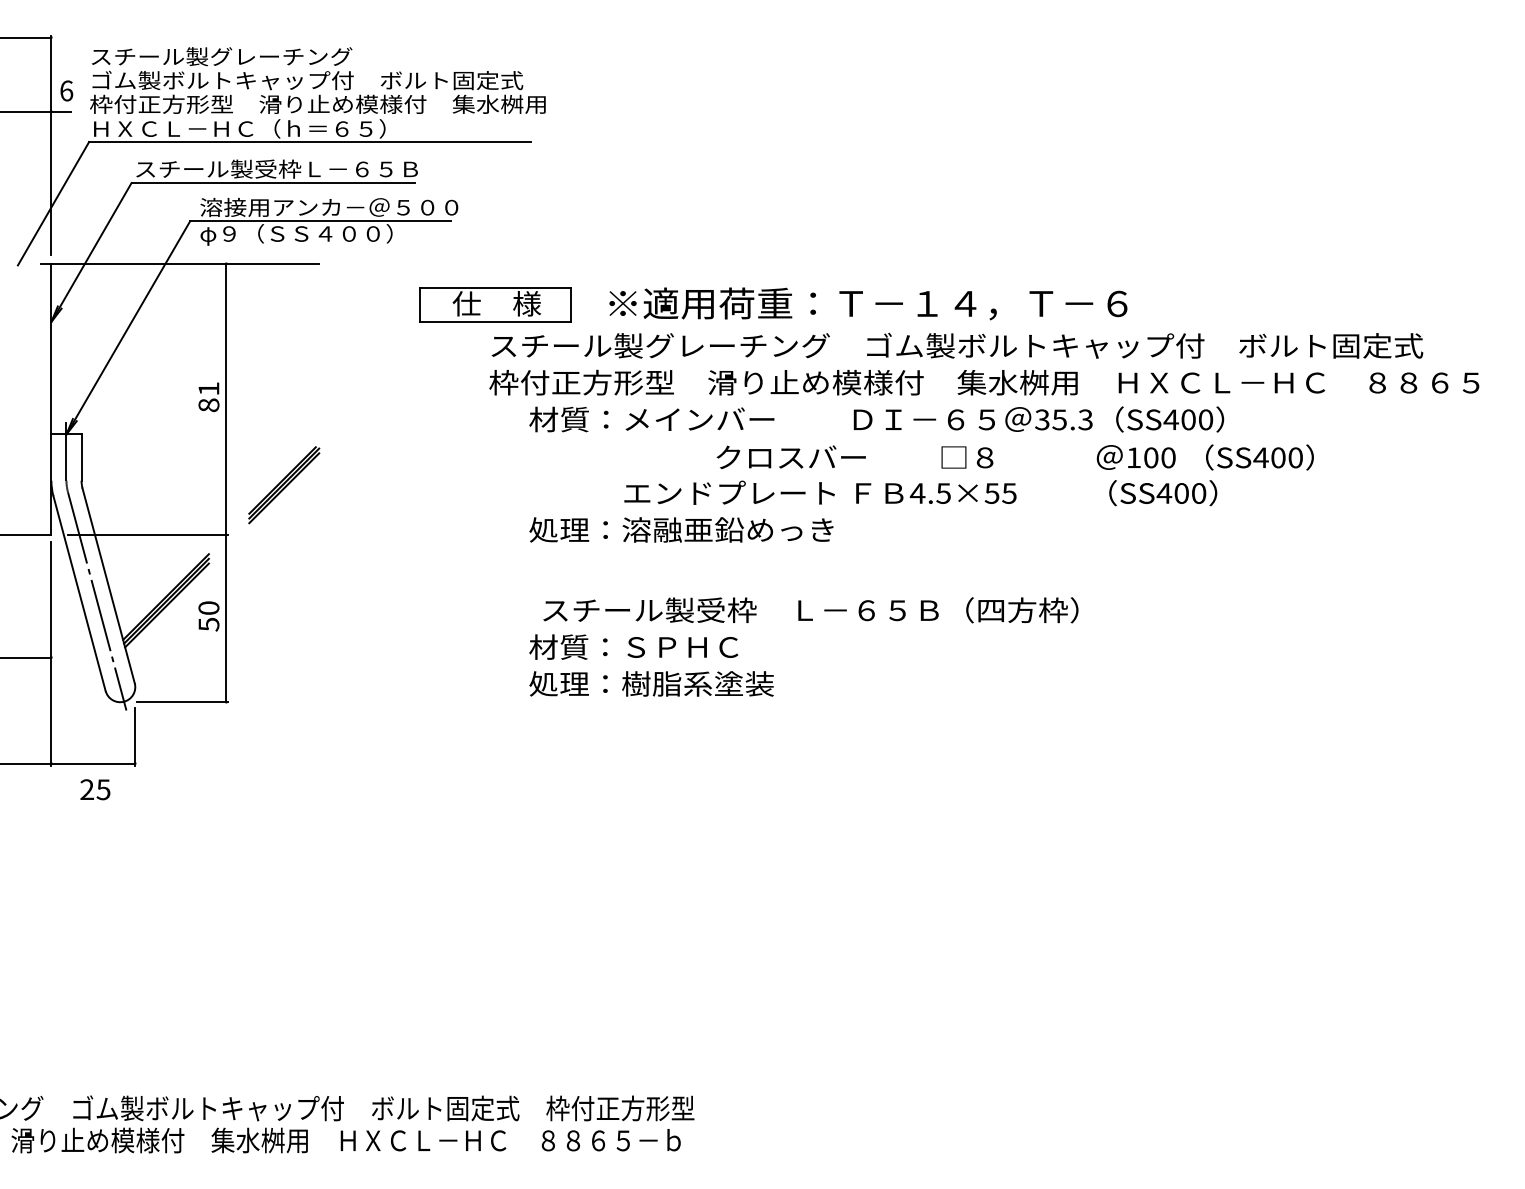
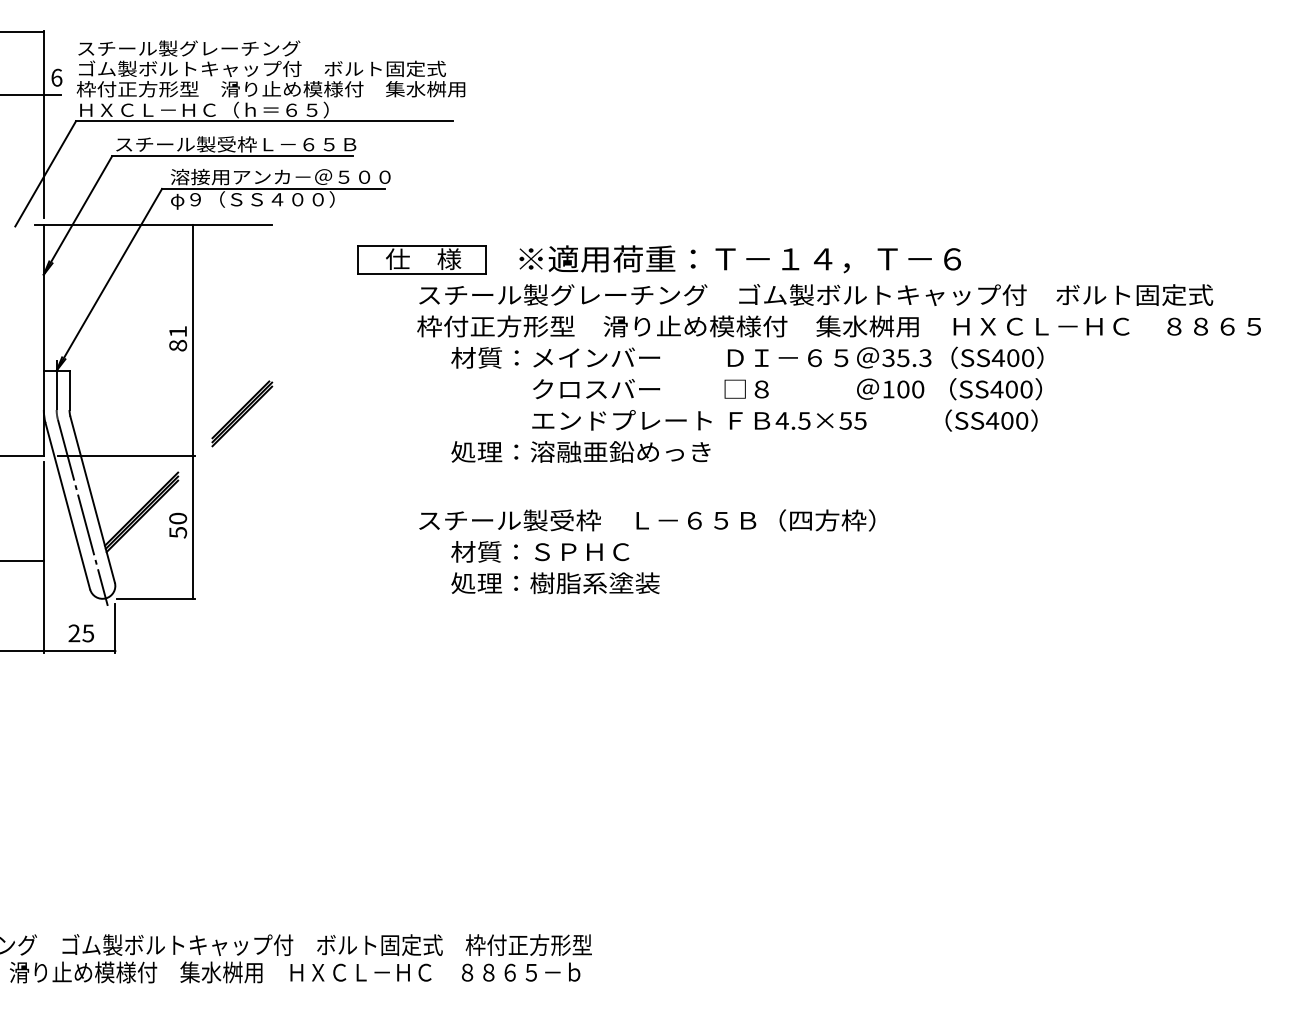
text: (1015, 457) -> (787, 389), moved
text: (811, 610) -> (647, 520), moved
text: (94, 789) -> (80, 633), moved

